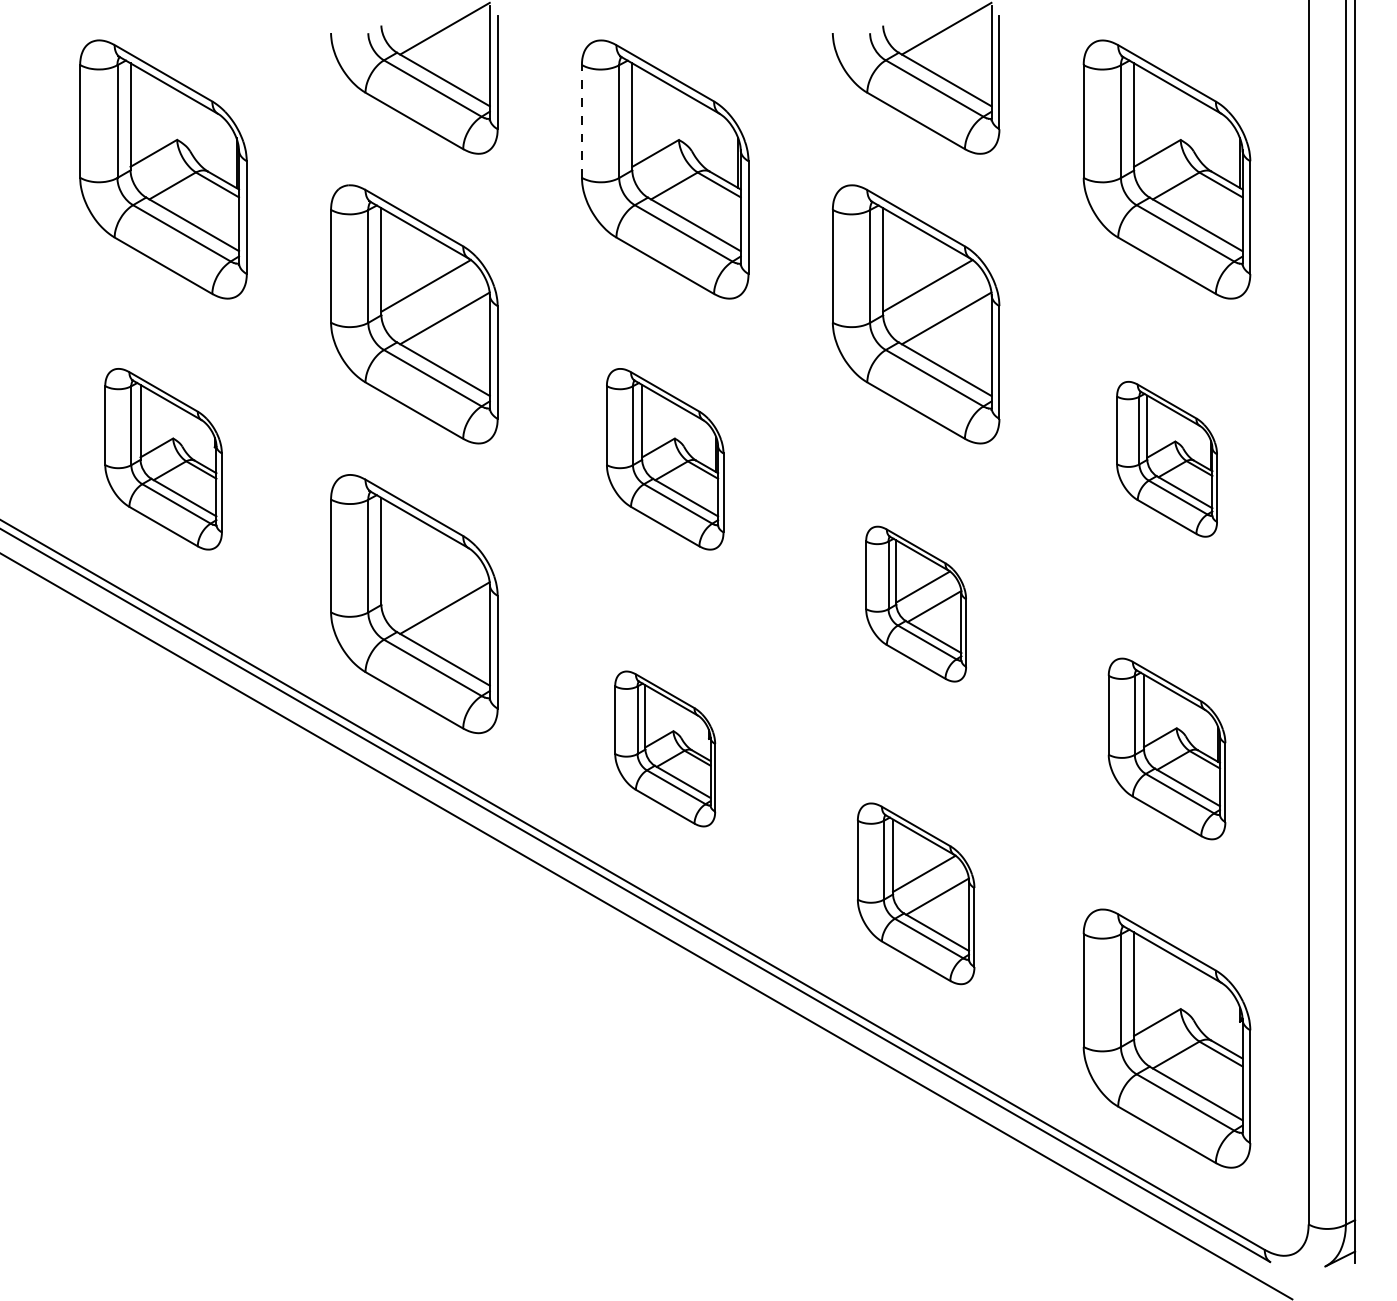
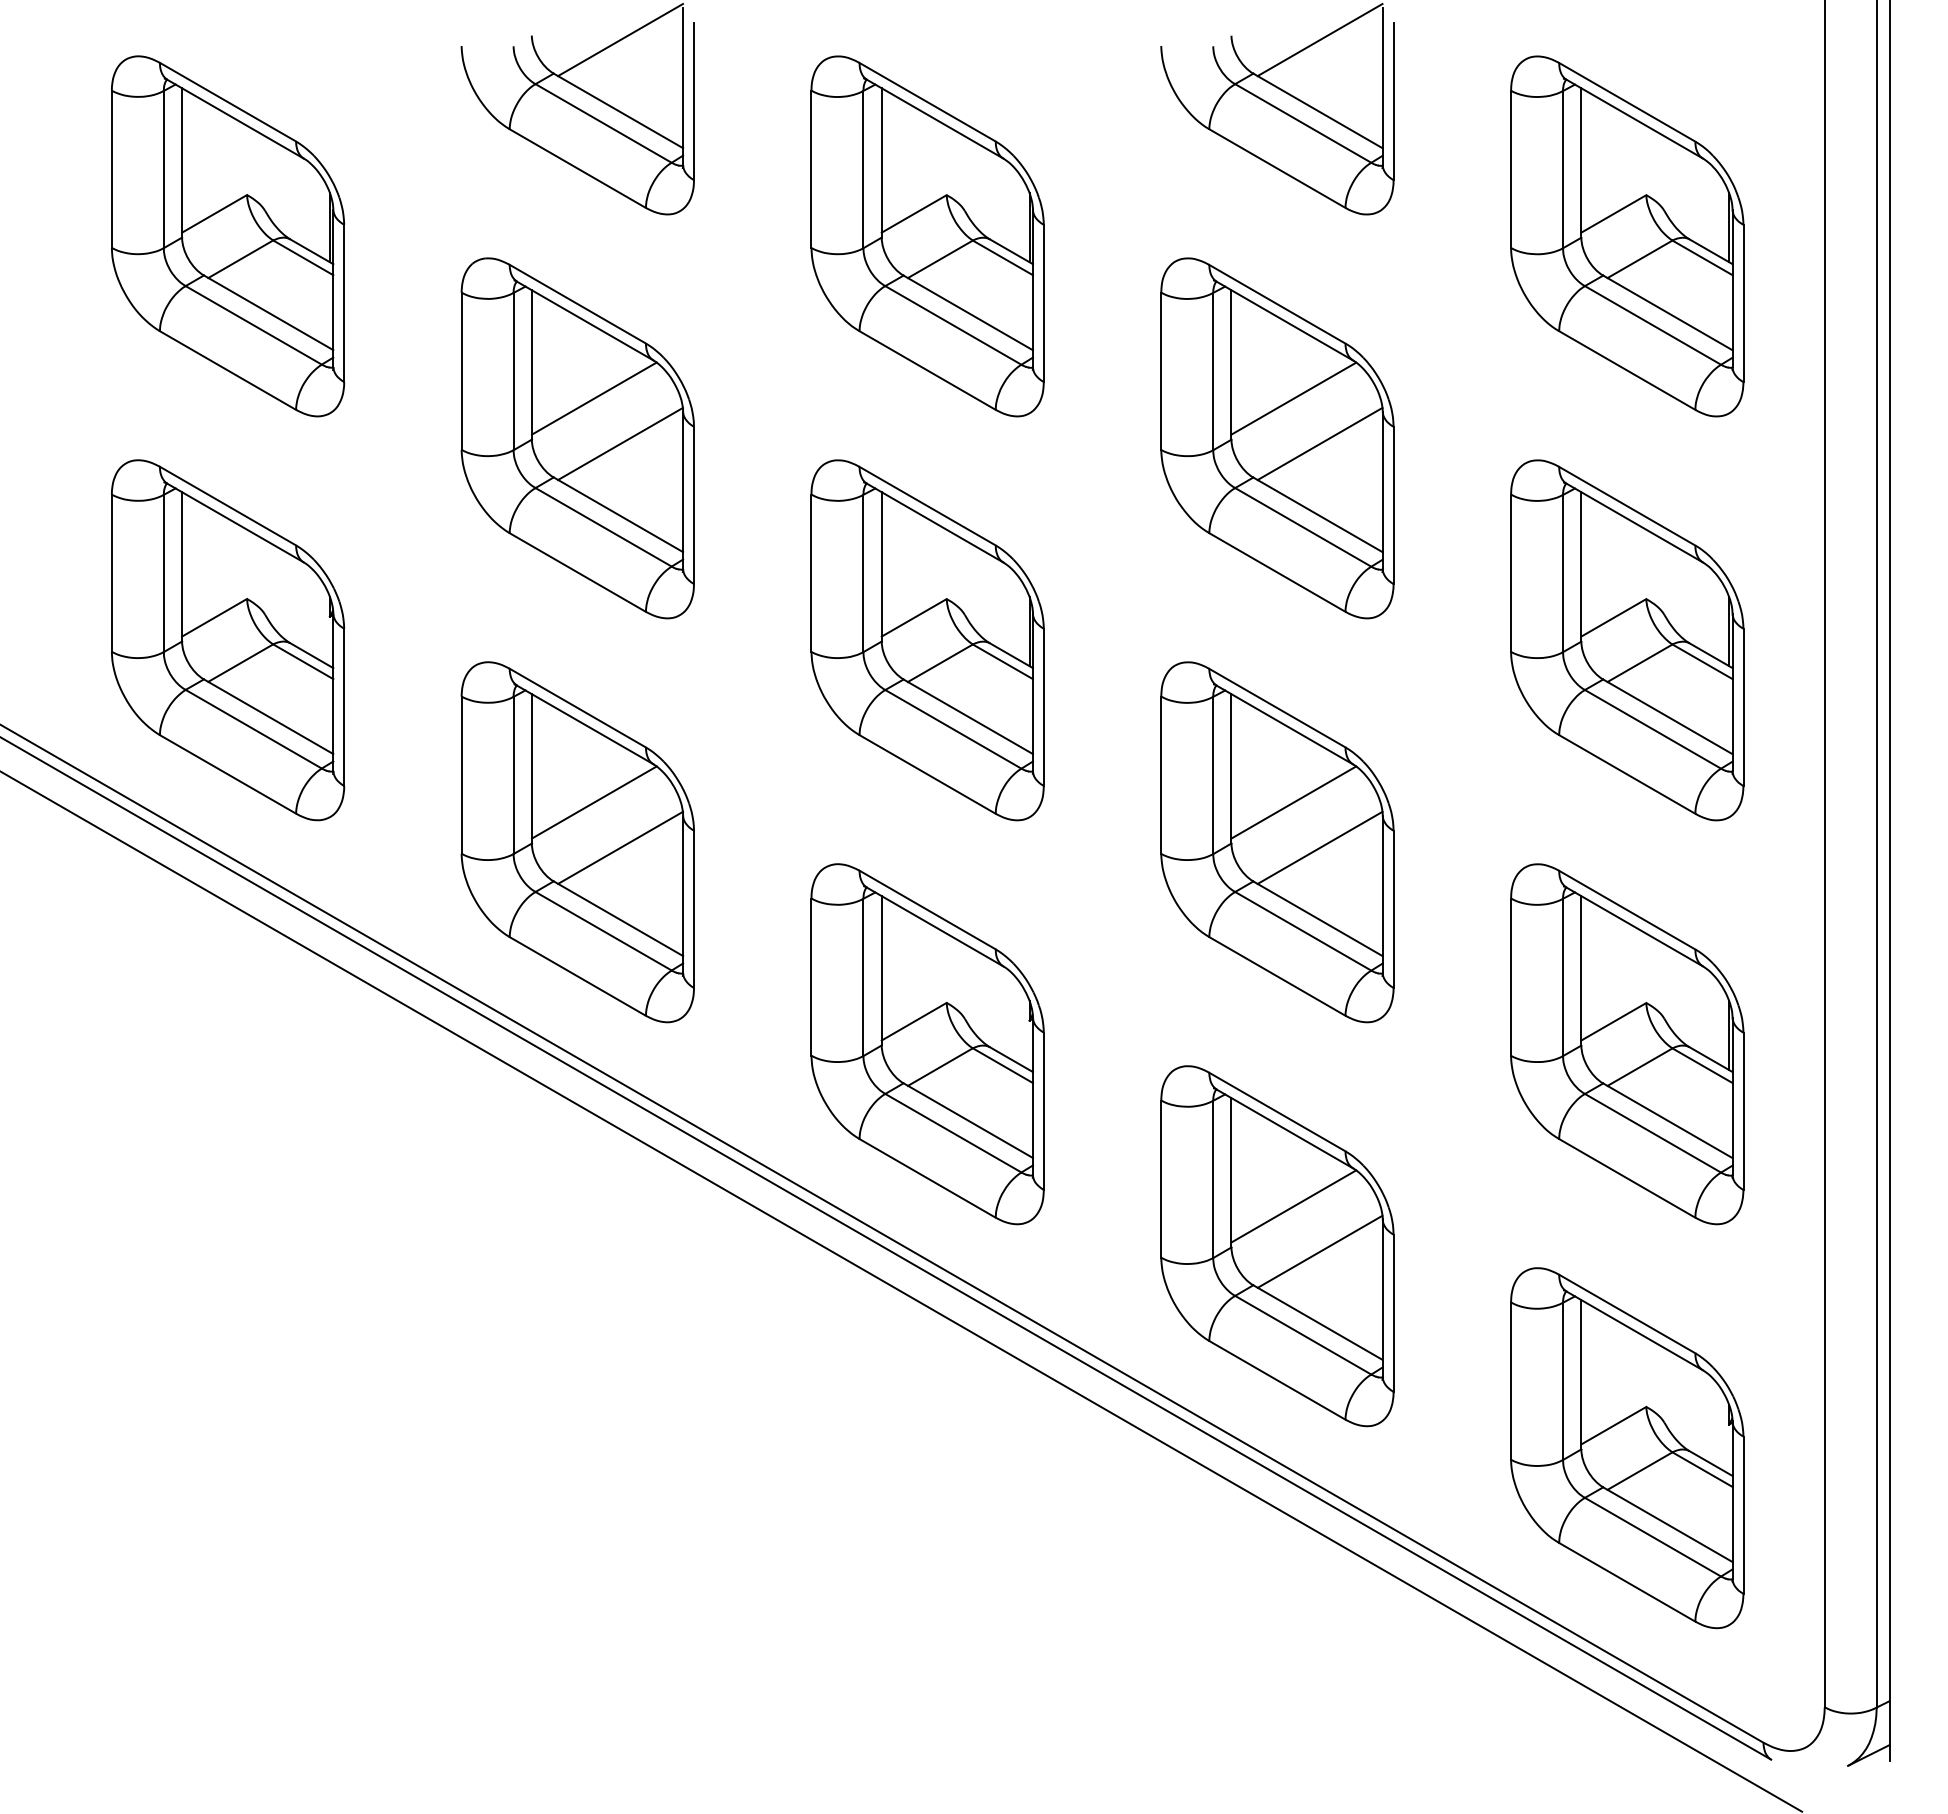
line: (581, 121) -> (811, 169), dashed -> solid
part: (163, 459) -> (228, 640), size x1.43
part: (665, 459) -> (927, 640), size x1.43
part: (1167, 459) -> (1627, 640), size x1.67
line: (425, 575) -> (593, 802), added
part: (916, 604) -> (1277, 842), size x1.67
part: (665, 749) -> (927, 1044), size x1.67
part: (1167, 749) -> (1627, 1044), size x1.43
part: (916, 893) -> (1277, 1246), size x1.43

